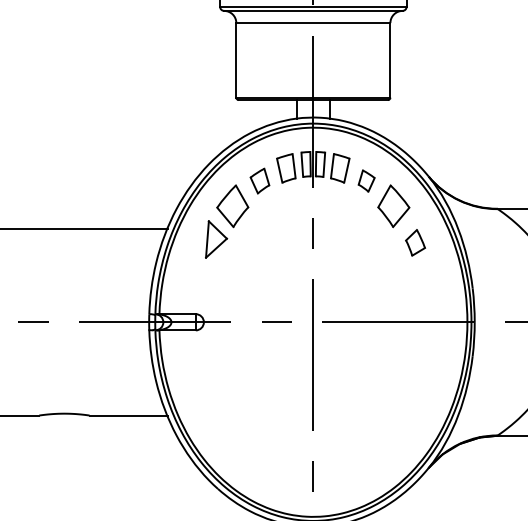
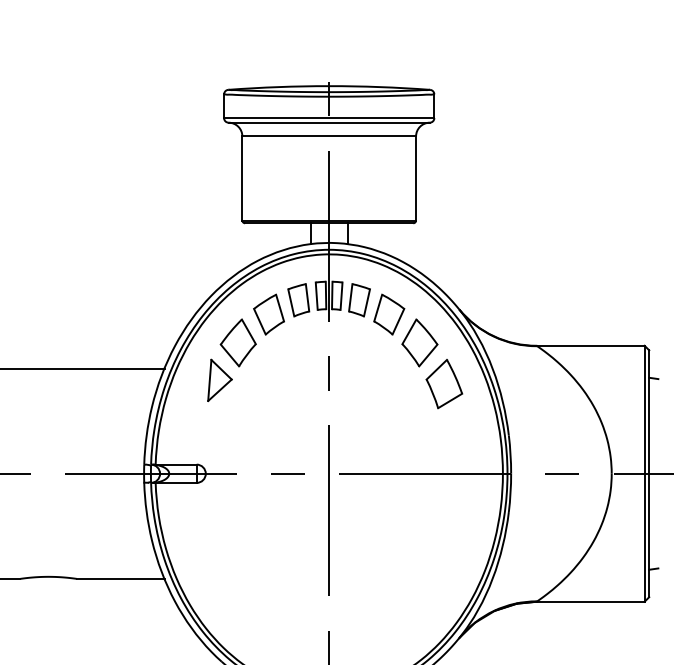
part: (259, 181) -> (268, 314), size x1.43
part: (366, 181) -> (389, 314), size x1.67
part: (415, 243) -> (444, 384), size x1.67

